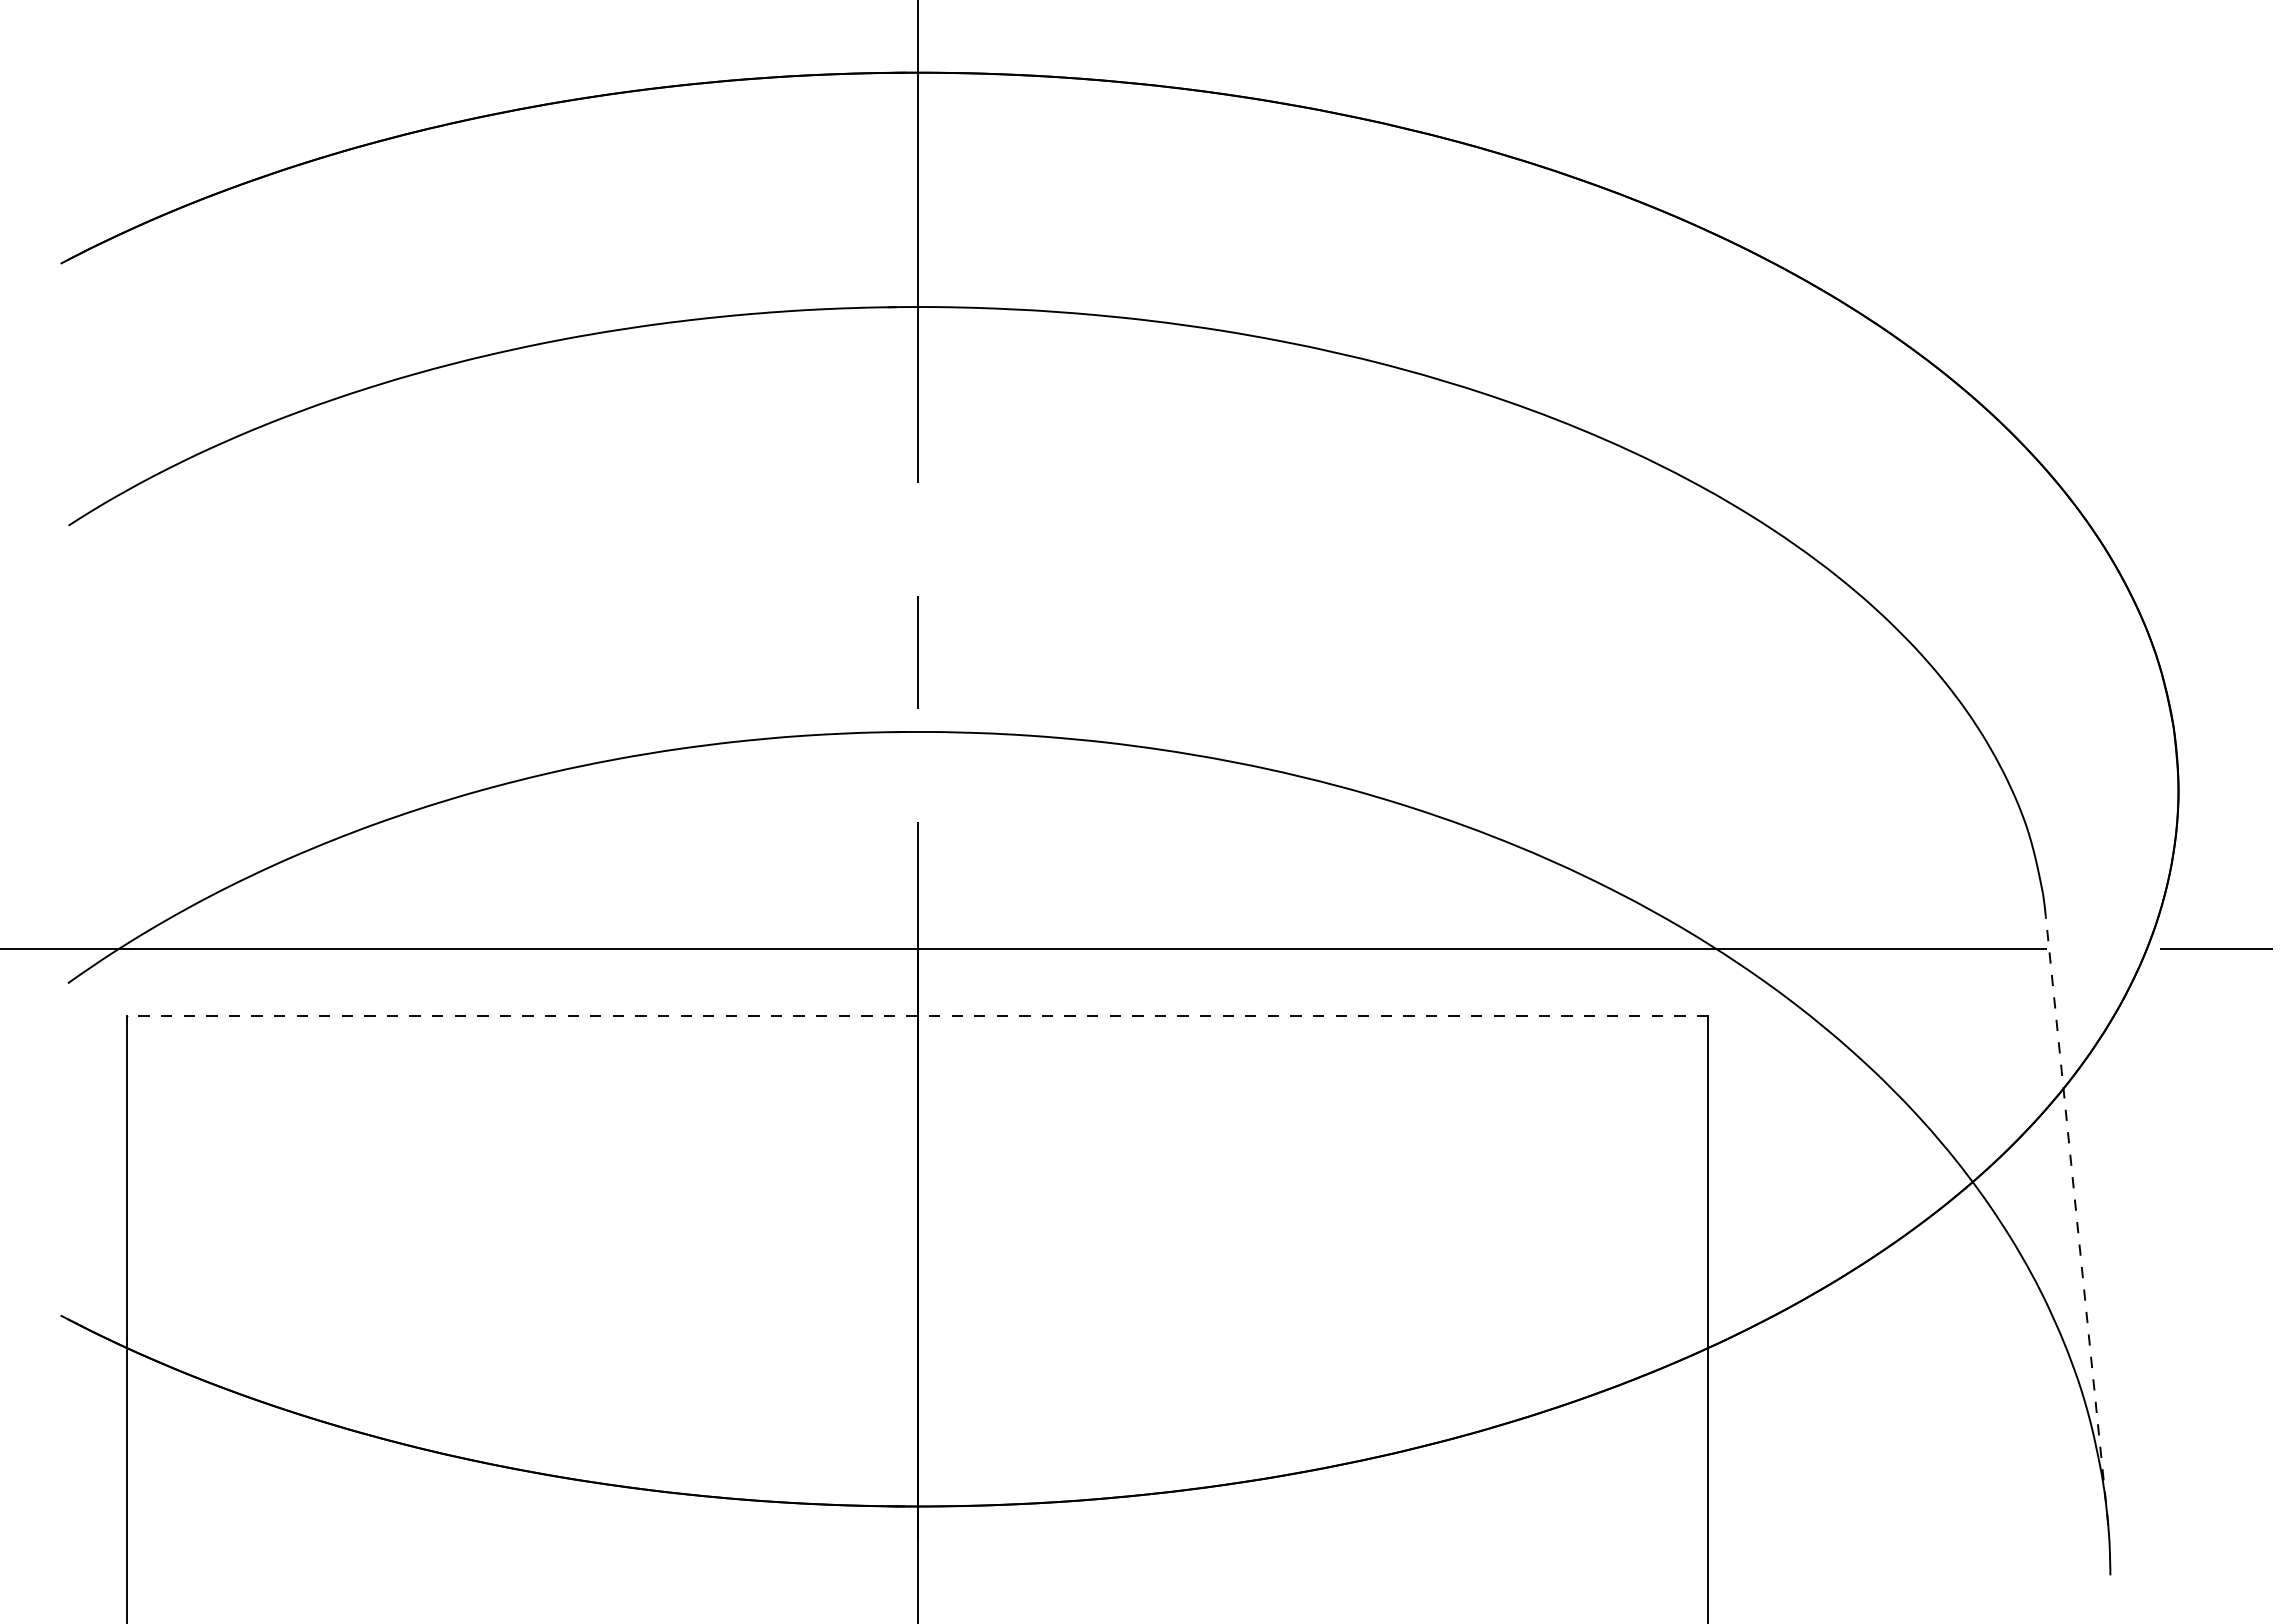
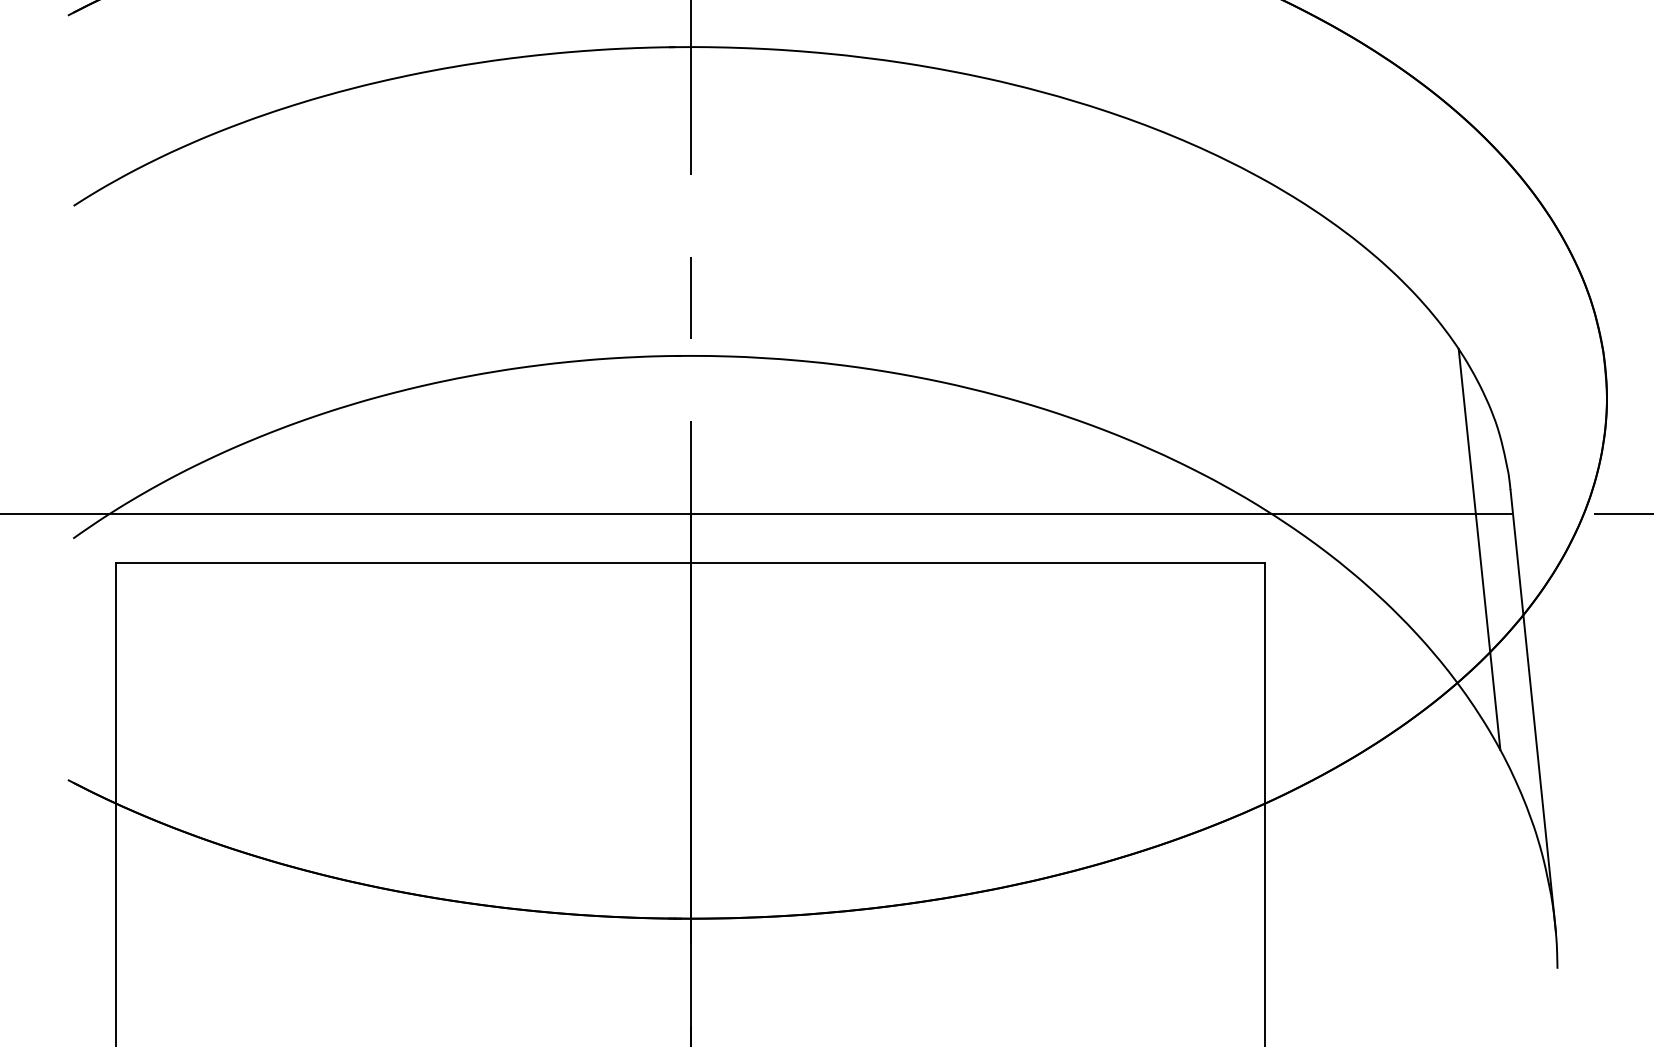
line: (2002, 998) -> (1479, 549), added
line: (917, 1016) -> (690, 562), dashed -> solid
line: (2077, 1221) -> (1533, 711), dashed -> solid

